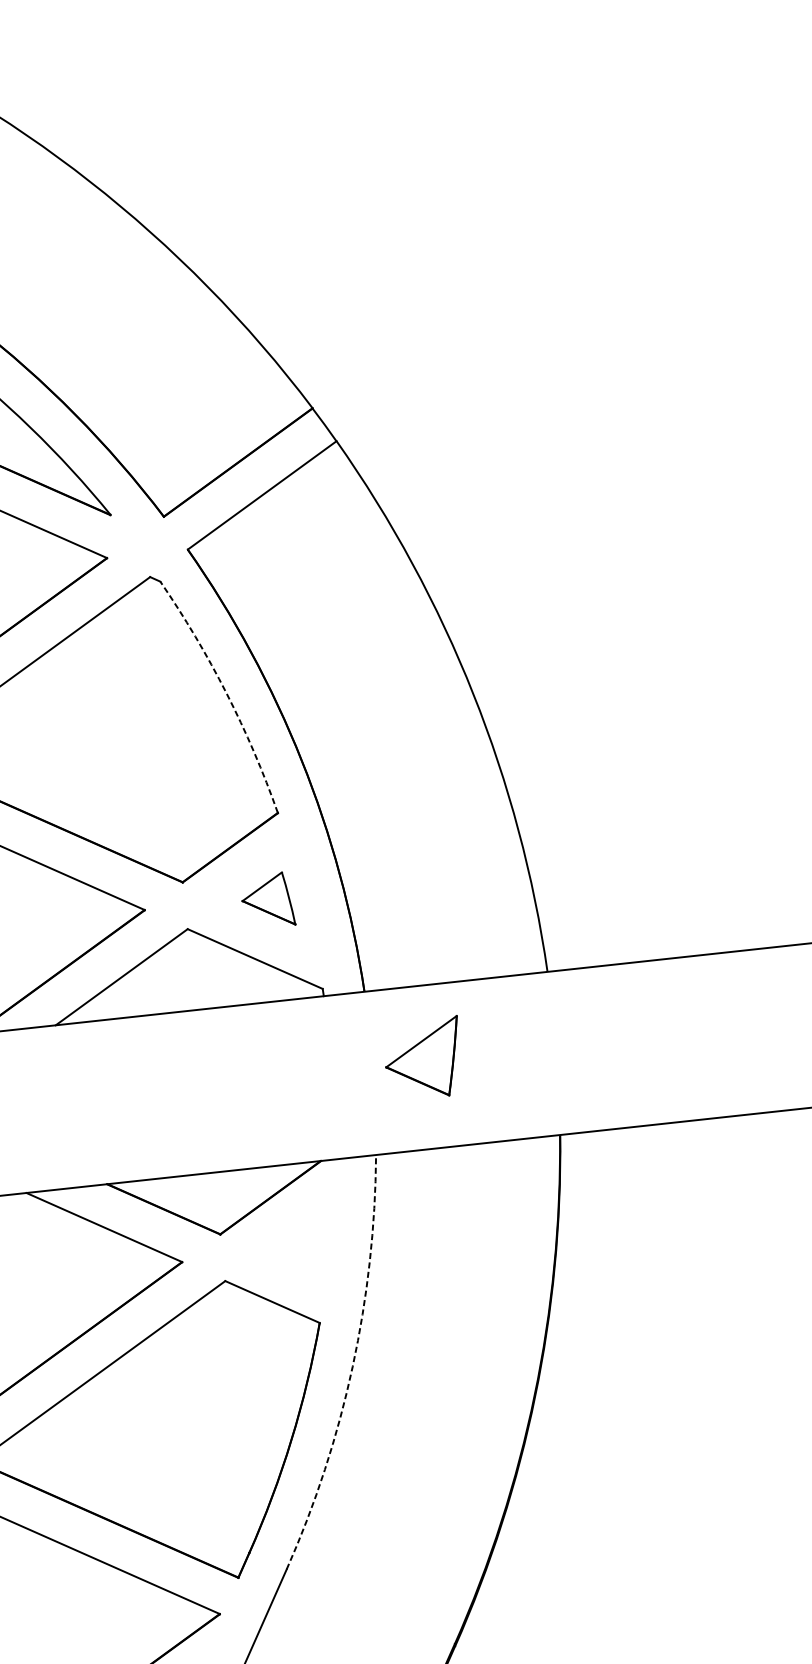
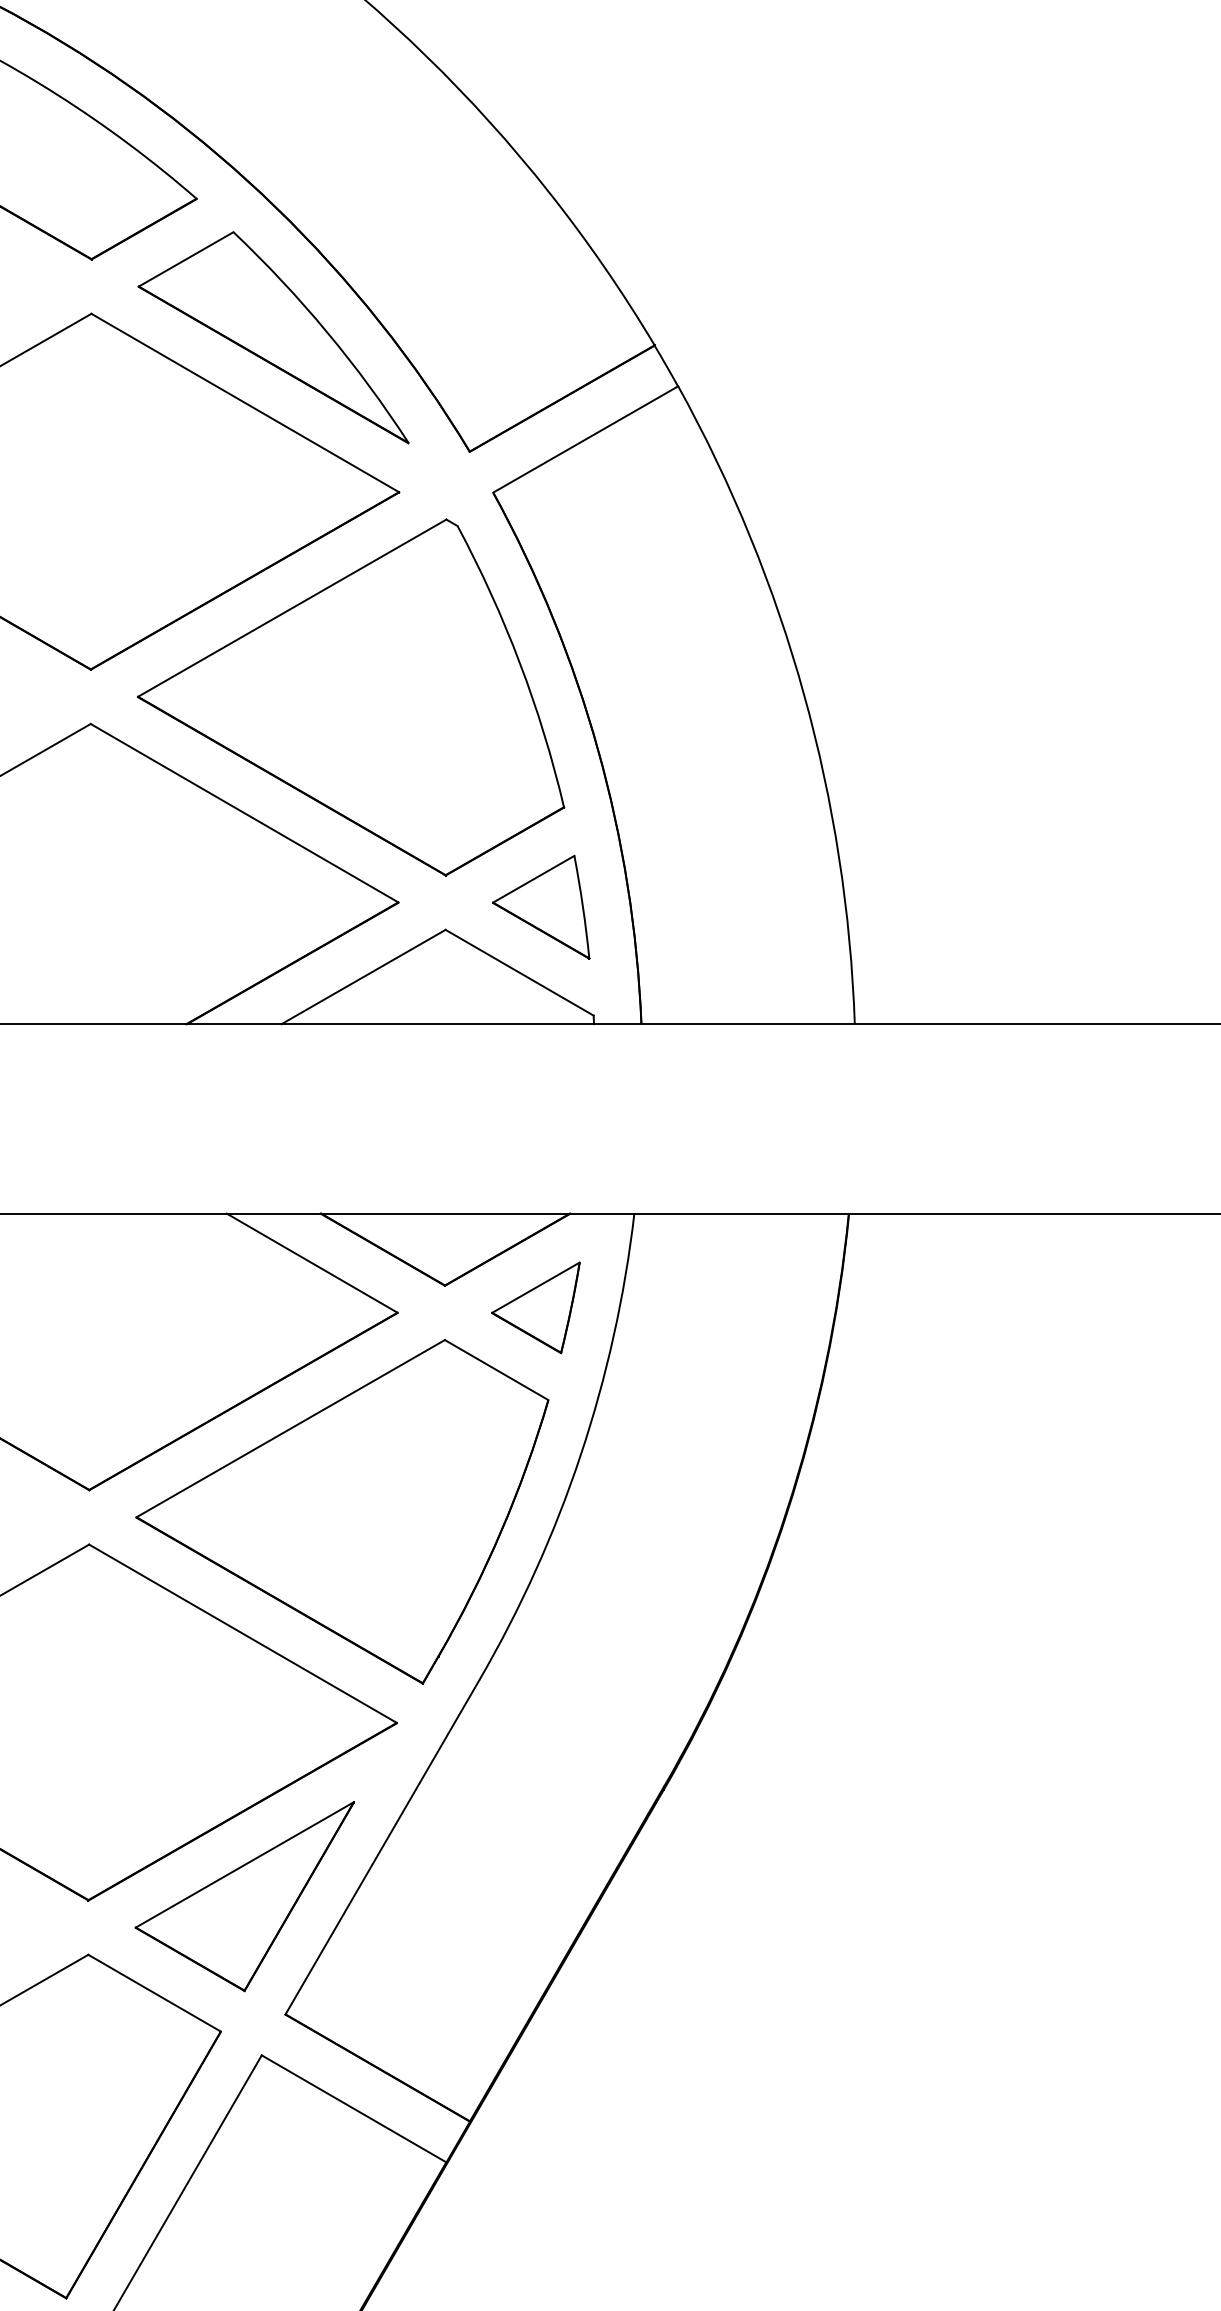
arc: (226, 693) -> (519, 663), dashed -> solid
part: (267, 900) -> (541, 906), size x1.67
part: (423, 1058) -> (535, 1307), moved
arc: (352, 1366) -> (580, 1454), dashed -> solid

